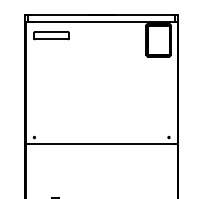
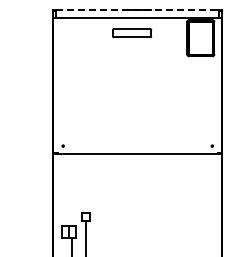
line: (102, 15) -> (138, 10), solid -> dashed
part: (51, 35) -> (132, 33), moved

